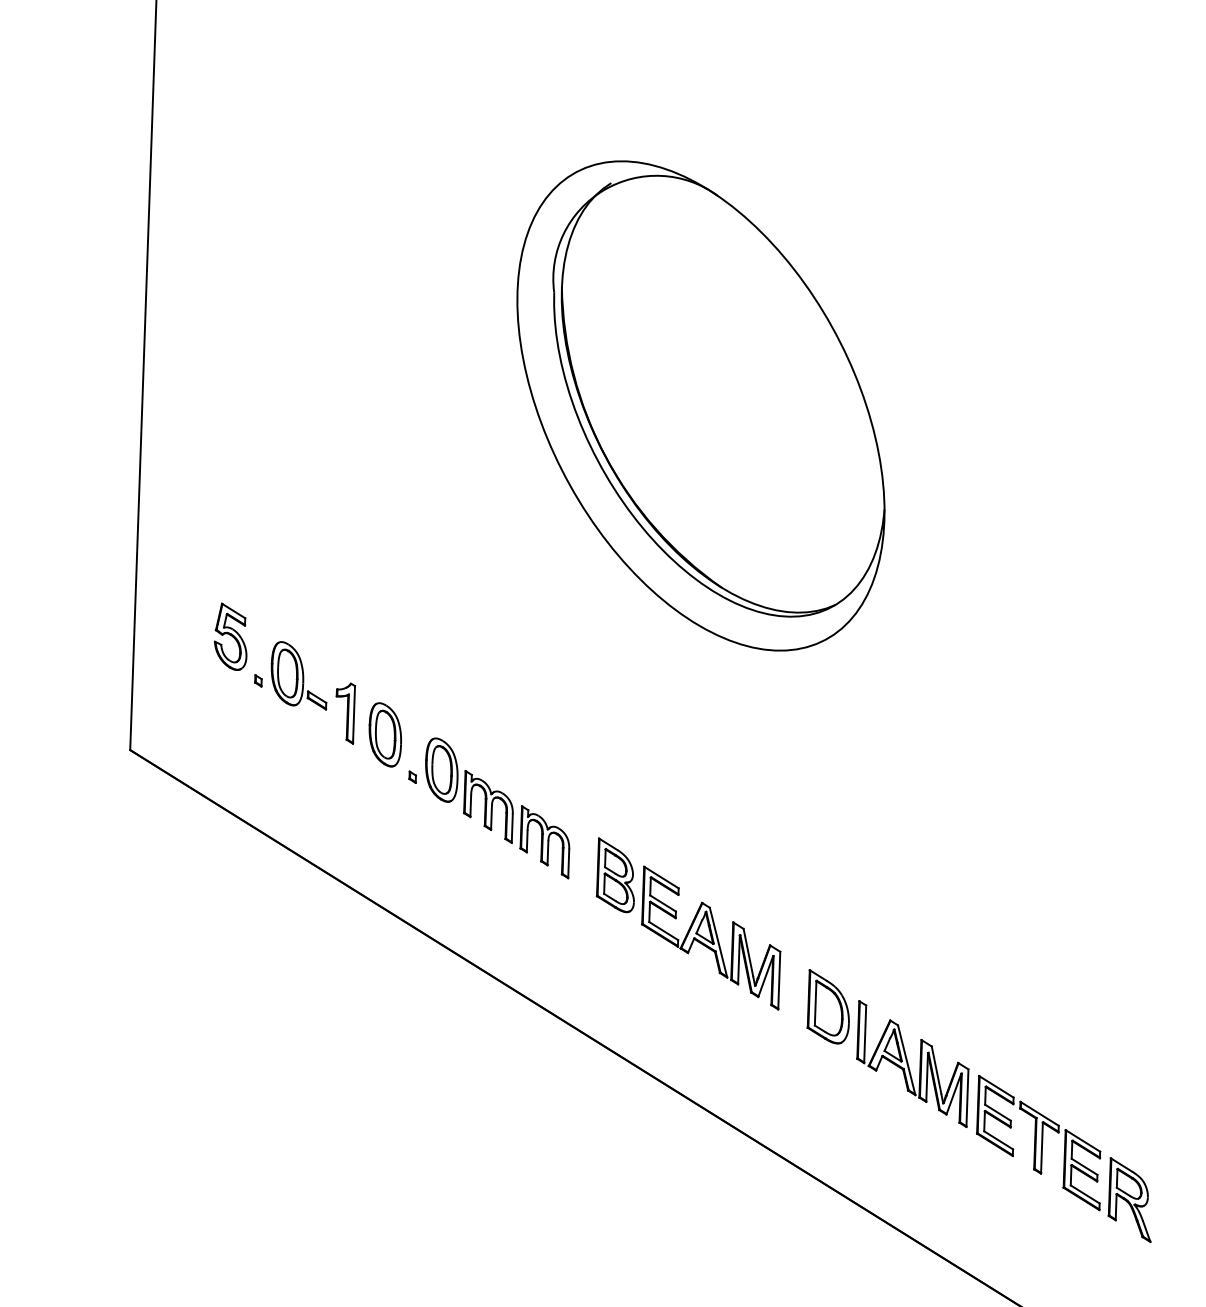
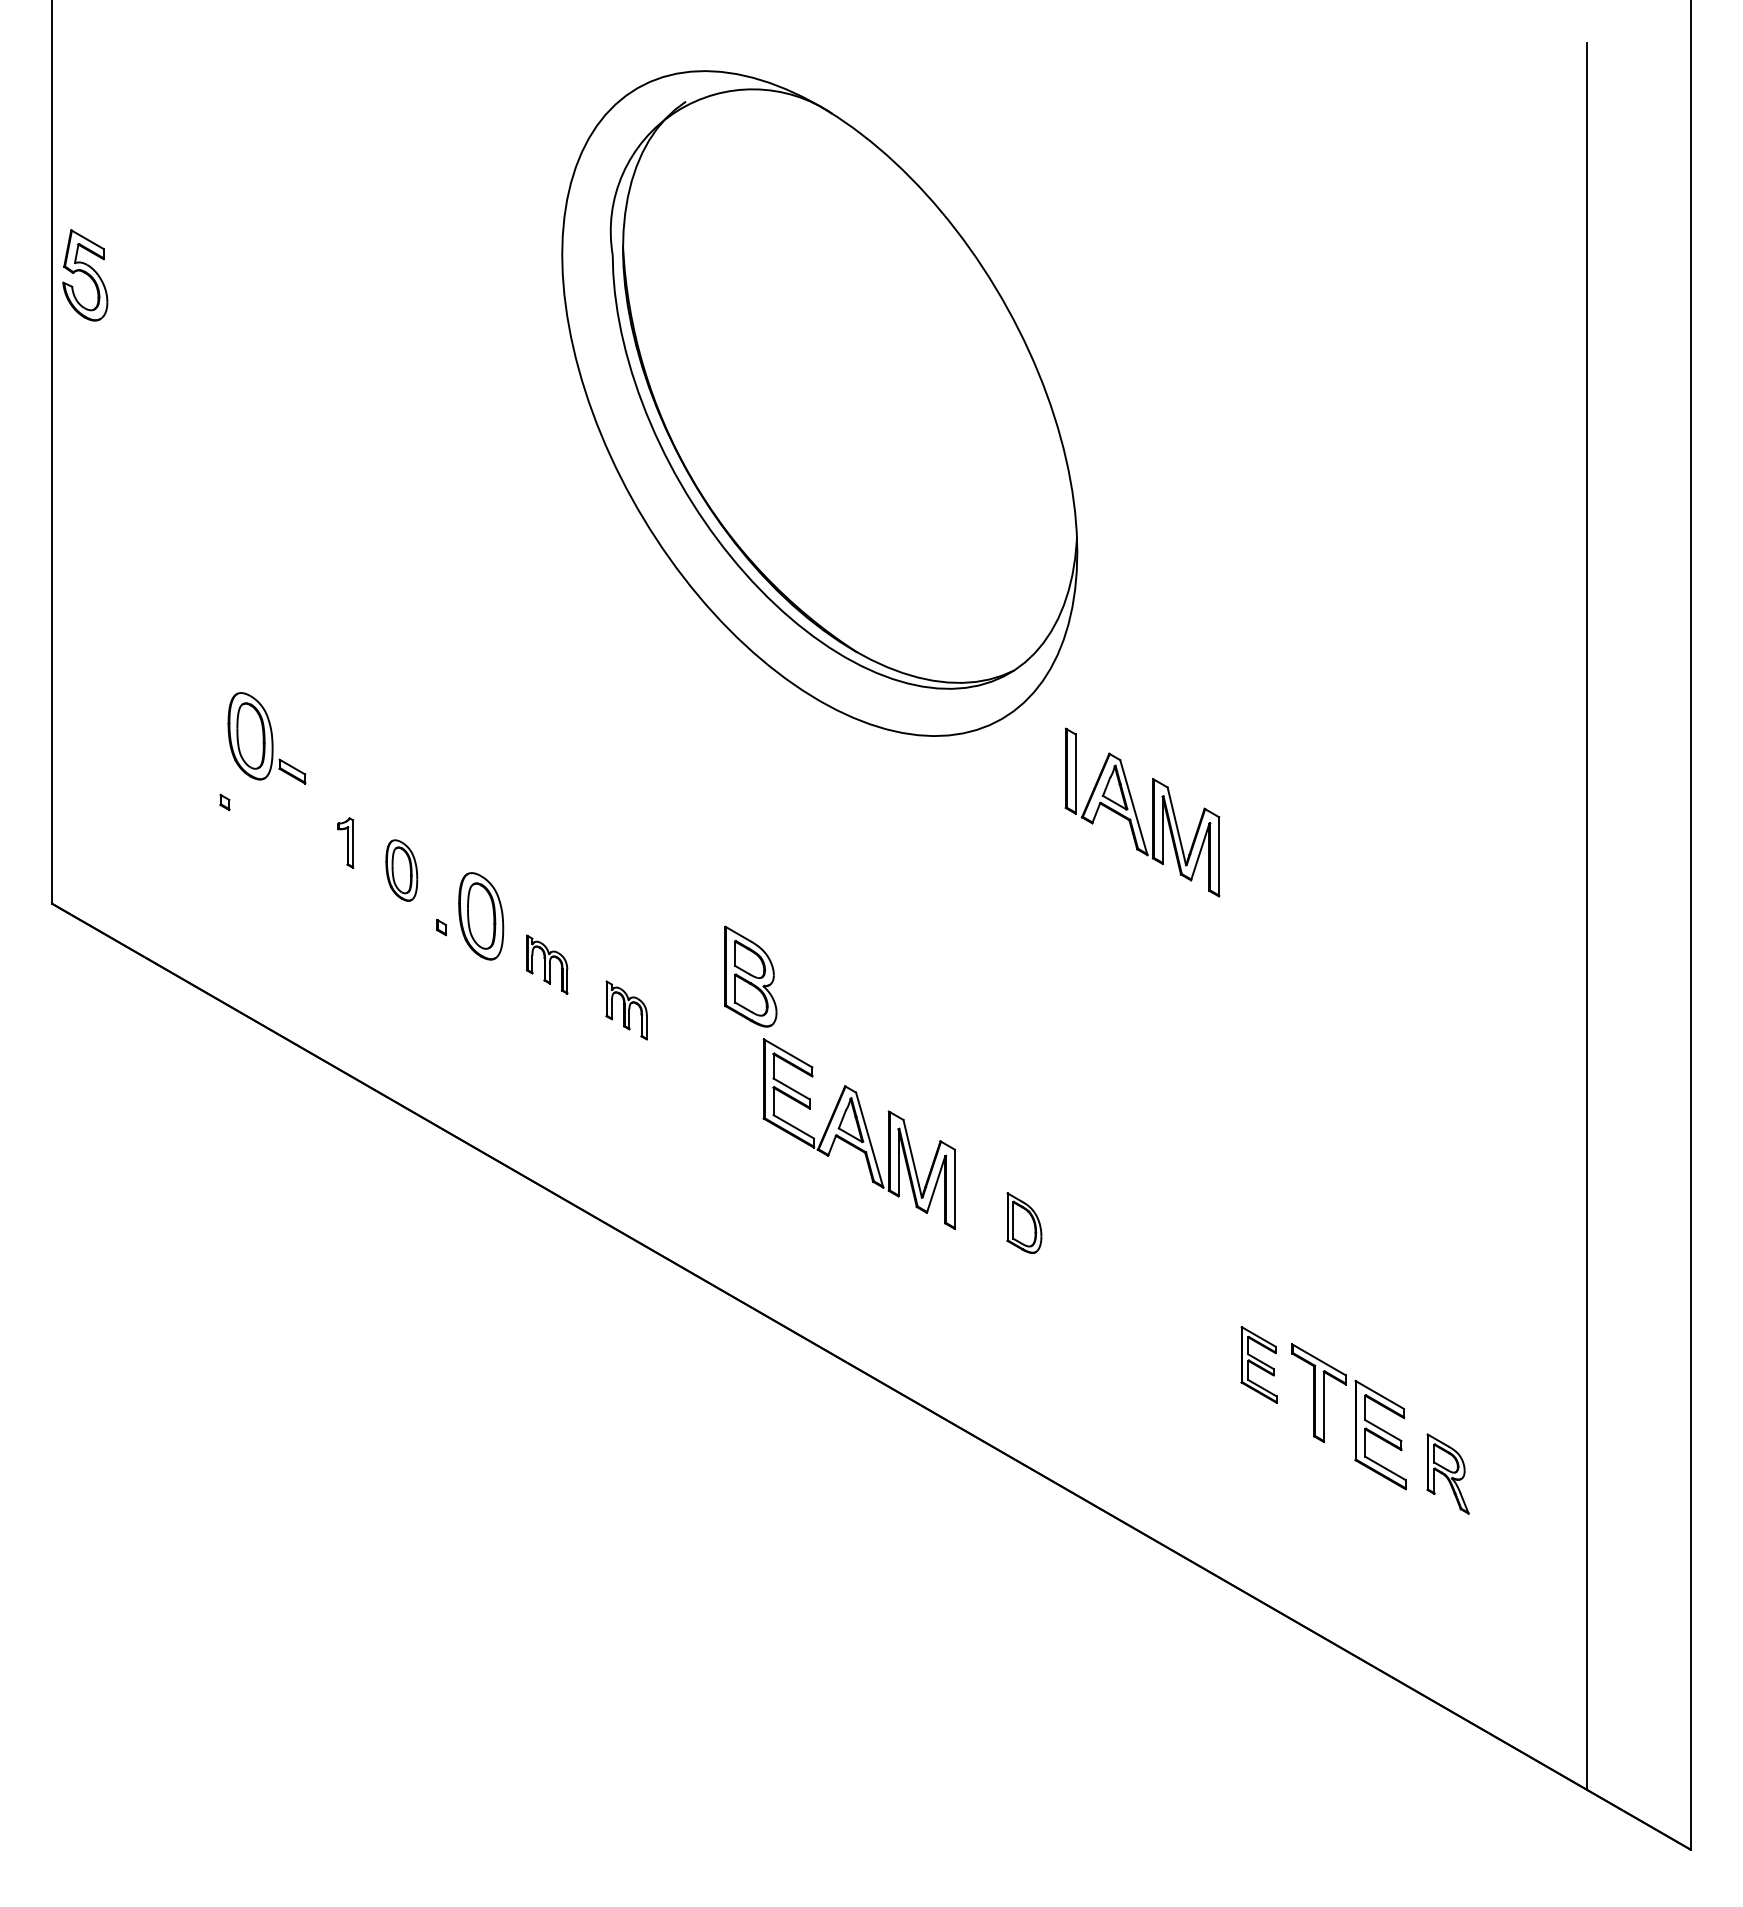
part: (231, 636) -> (85, 275), moved
part: (299, 675) -> (266, 738), moved
part: (345, 713) -> (345, 842), size x0.6
part: (385, 734) -> (401, 870), size x0.7
part: (488, 806) -> (546, 964), size x0.6
part: (545, 842) -> (626, 1010), size x0.6
part: (615, 875) -> (750, 976), moved
part: (828, 1006) -> (1024, 1222), size x0.6
part: (912, 1064) -> (1142, 812), moved
part: (996, 1115) -> (1259, 1364), size x0.7
part: (1130, 1199) -> (1447, 1473), size x0.7

